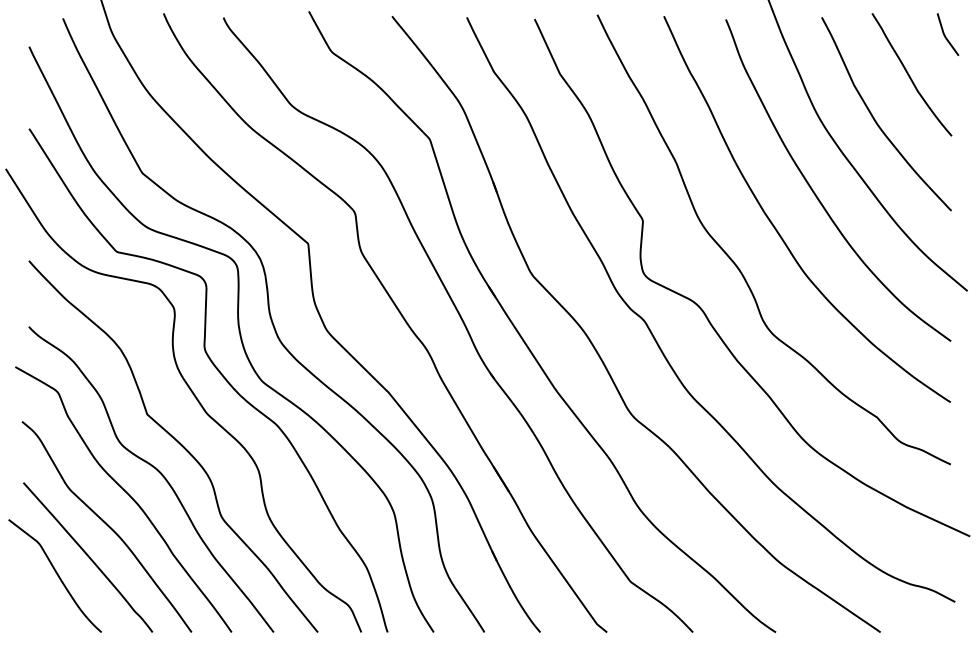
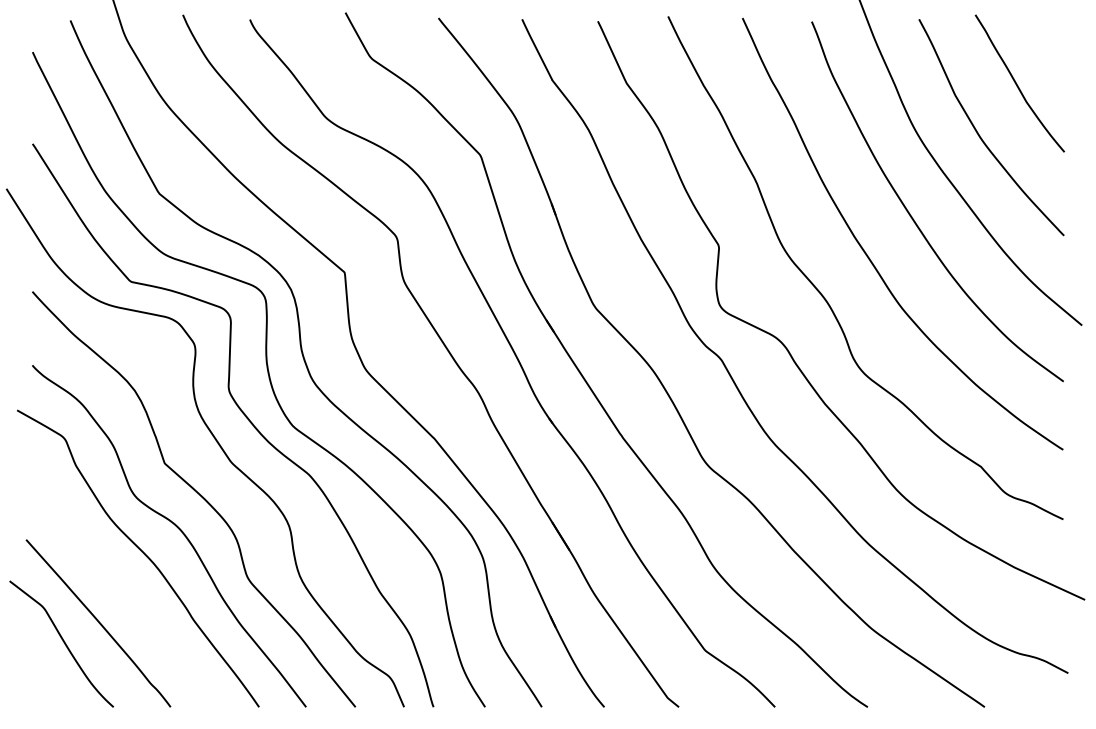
curve: (945, 34) -> (1057, 38), removed
curve: (106, 525) -> (119, 587), removed

